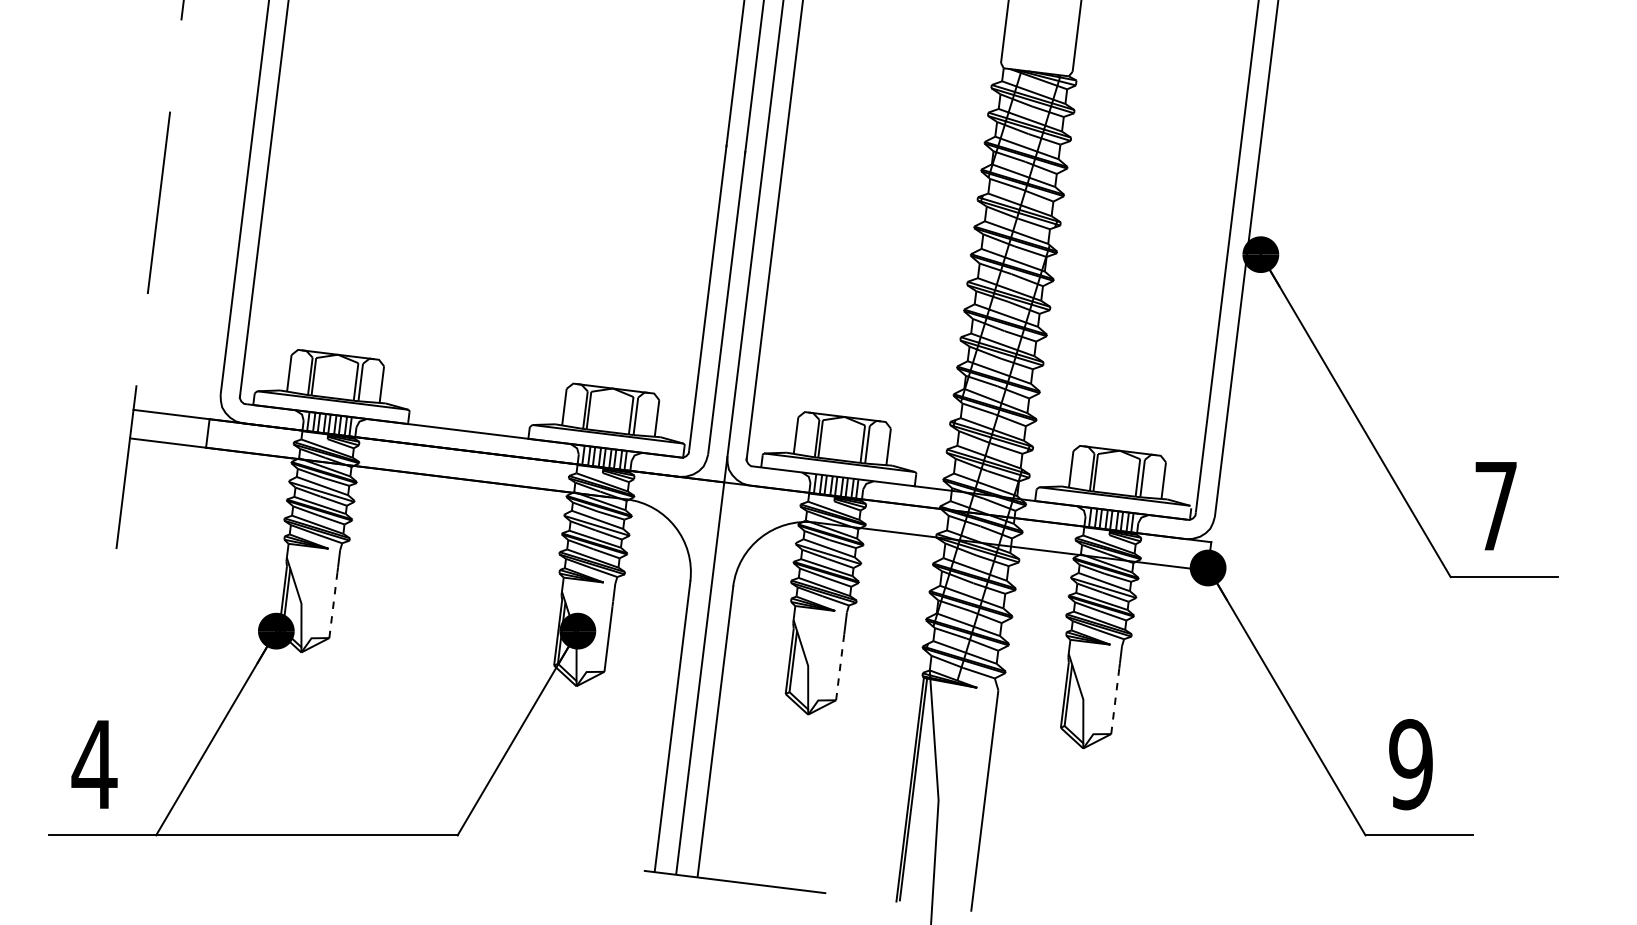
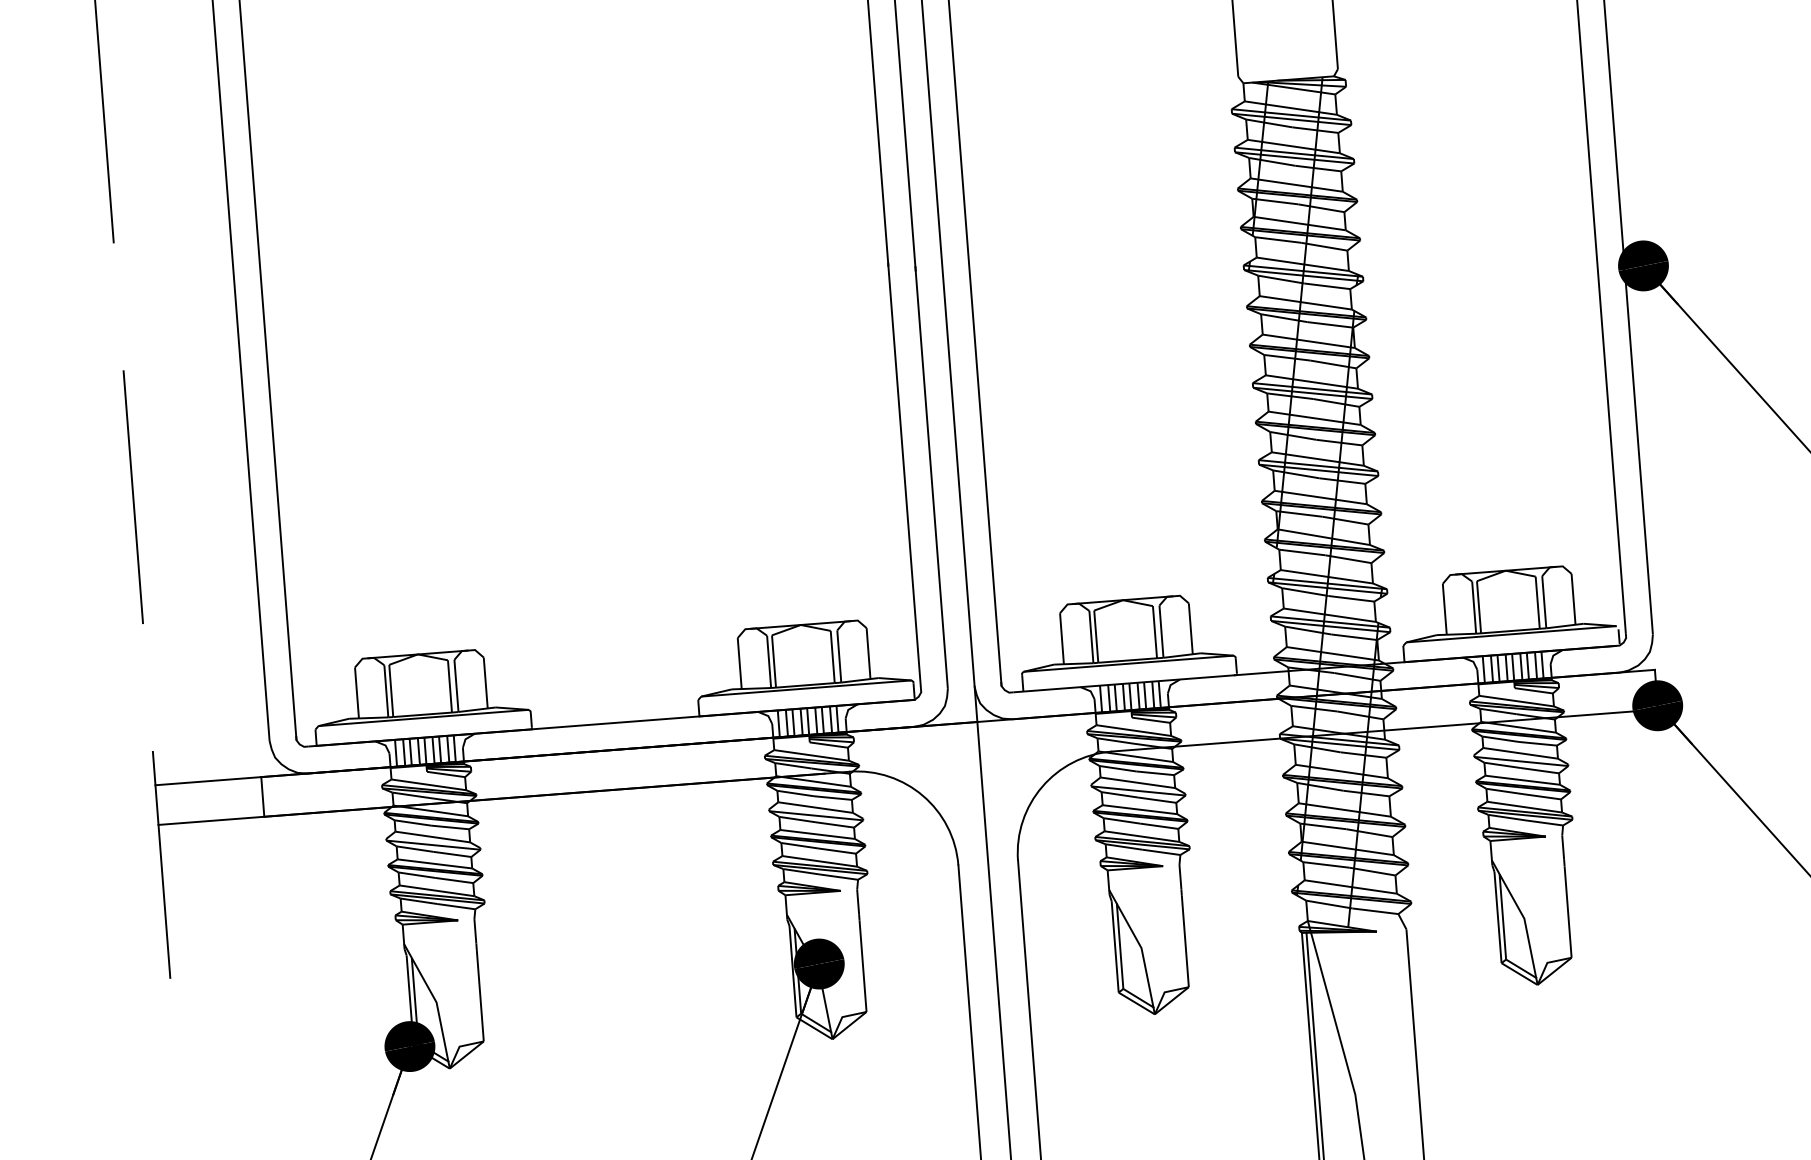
line: (333, 605) -> (480, 996), dashed -> solid
line: (840, 667) -> (1185, 941), dashed -> solid
line: (1115, 701) -> (1568, 912), dashed -> solid

